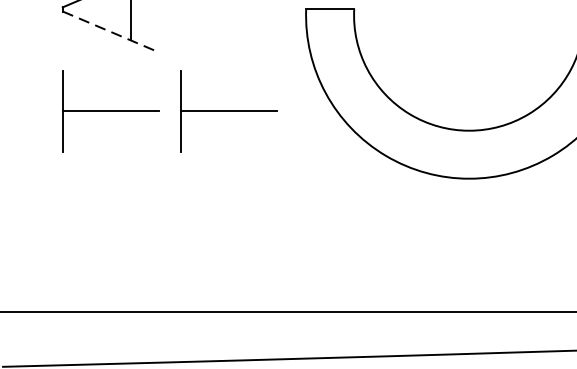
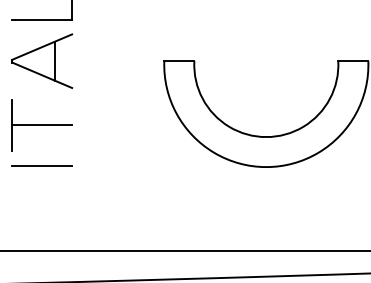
line: (111, 32) -> (42, 75), dashed -> solid
part: (228, 112) -> (115, 125), removed
line: (111, 176) -> (42, 165), added

